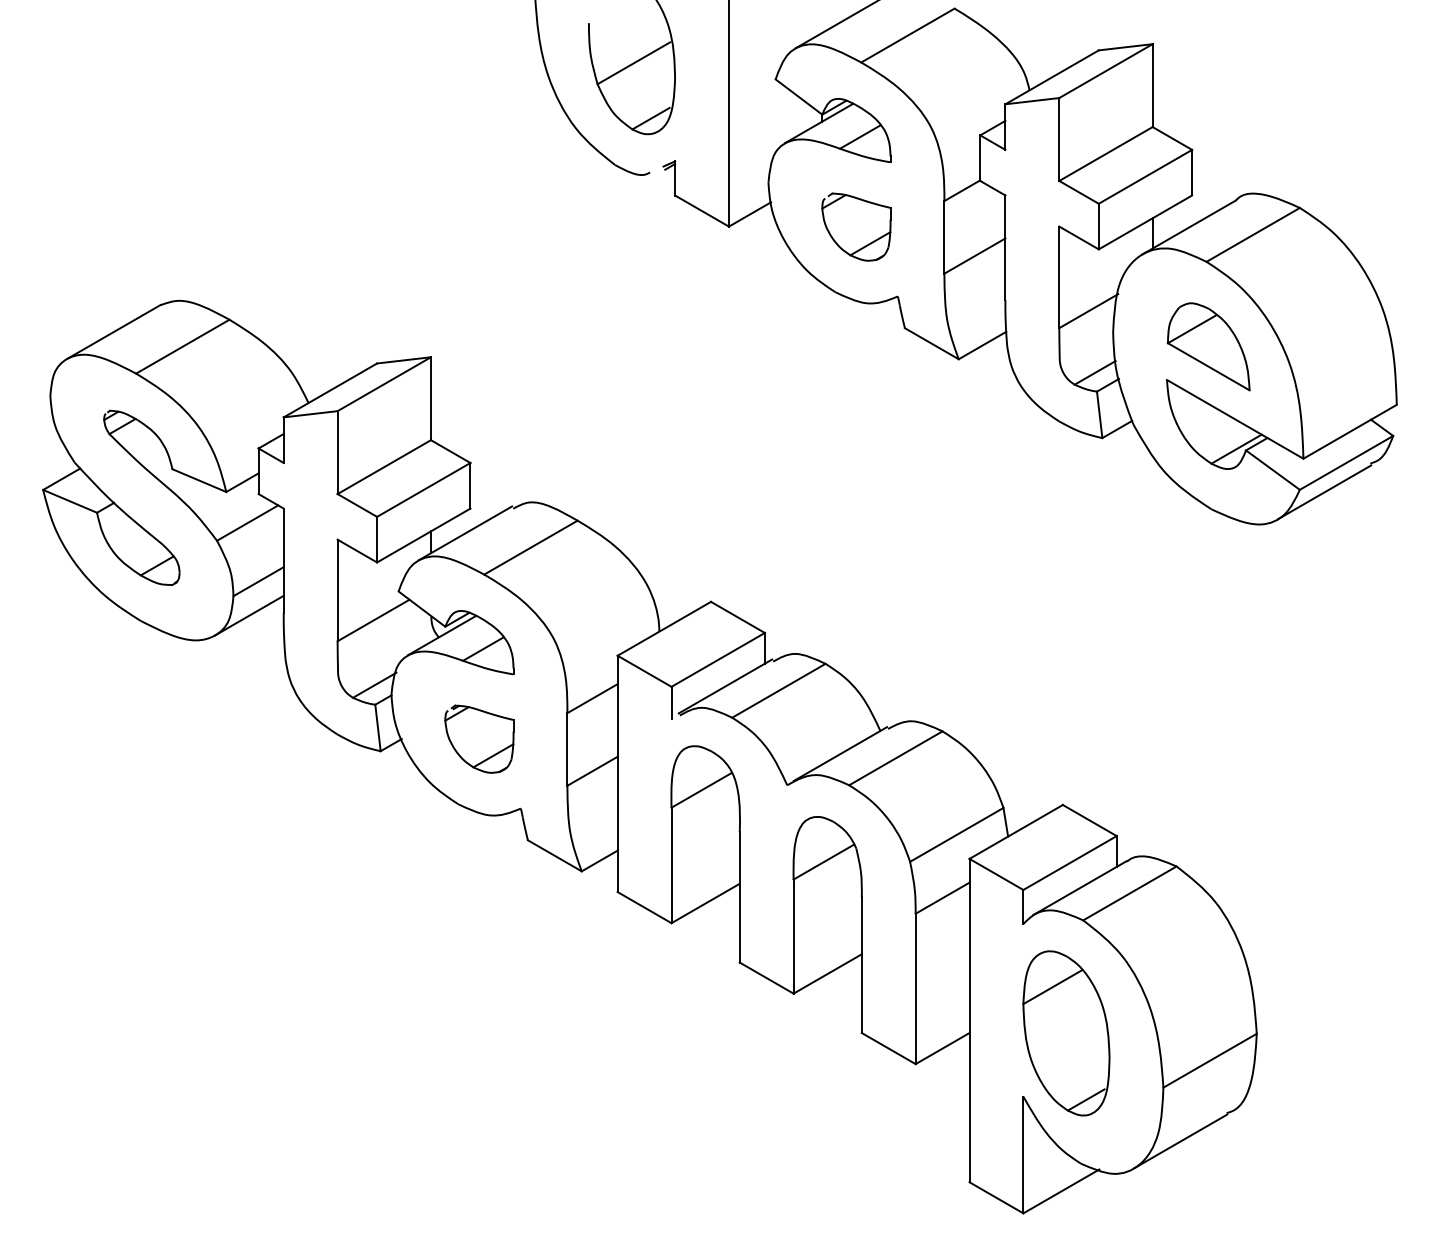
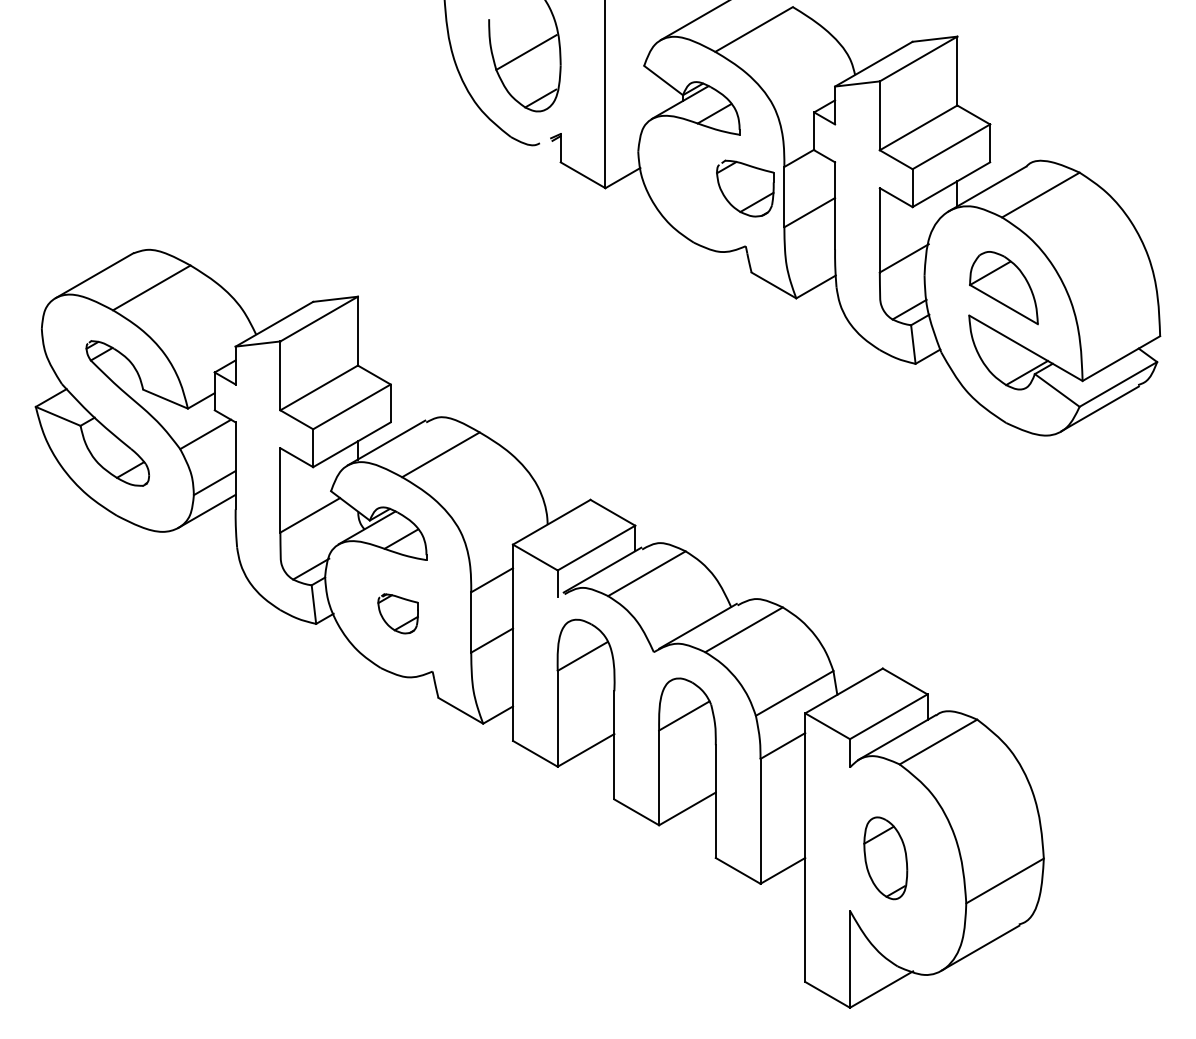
part: (856, 226) -> (745, 188), moved
part: (479, 738) -> (398, 613), size x0.7
part: (1066, 1033) -> (885, 858), size x0.6

